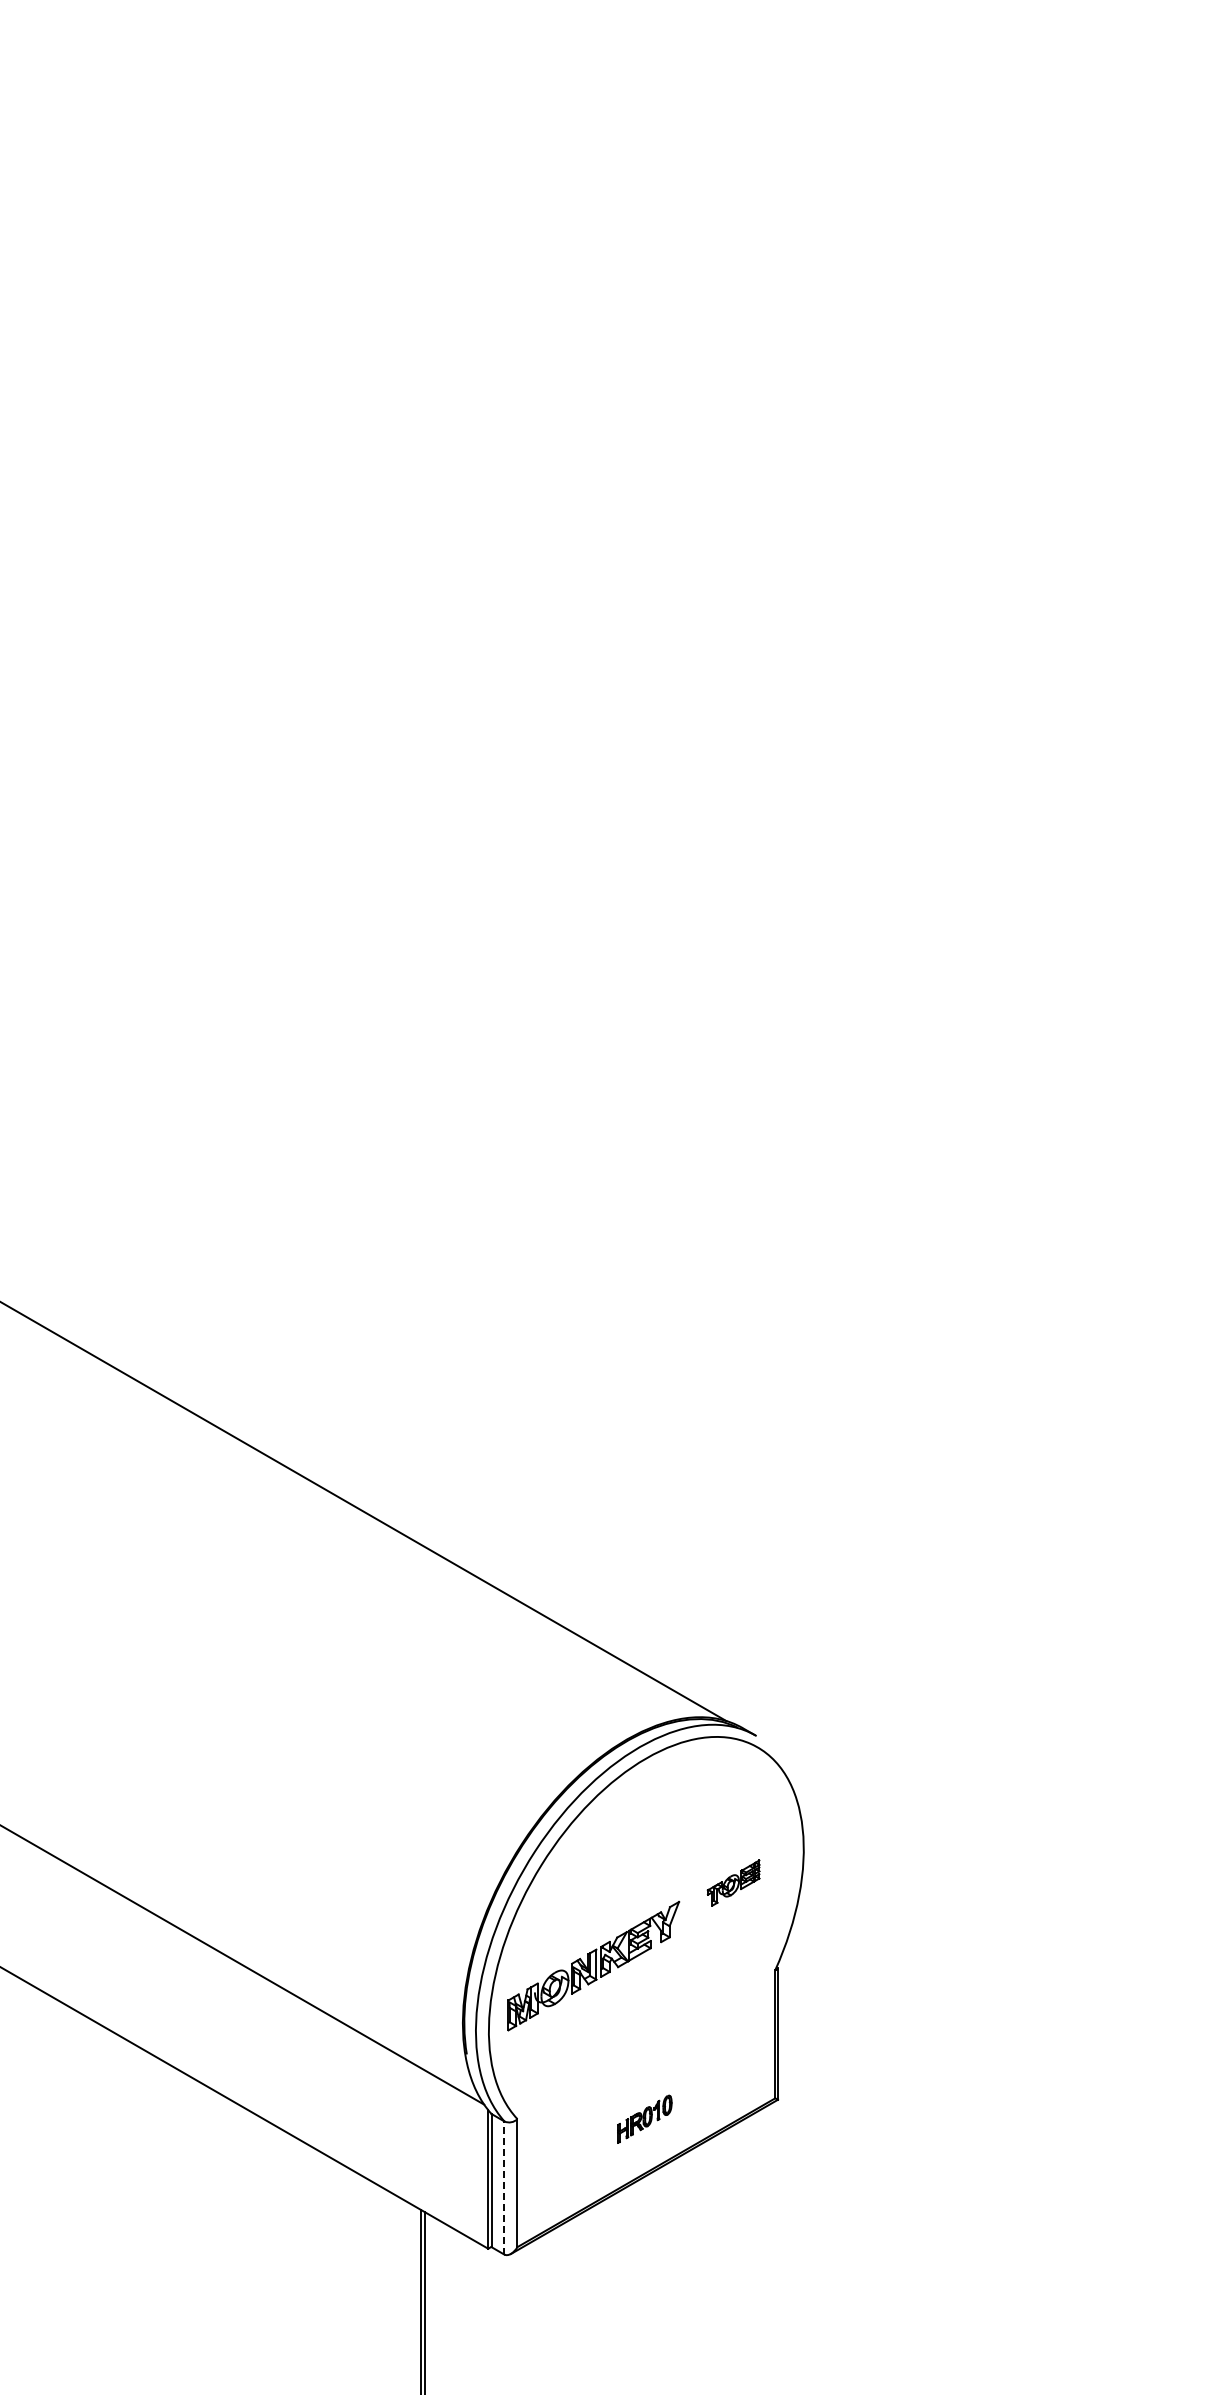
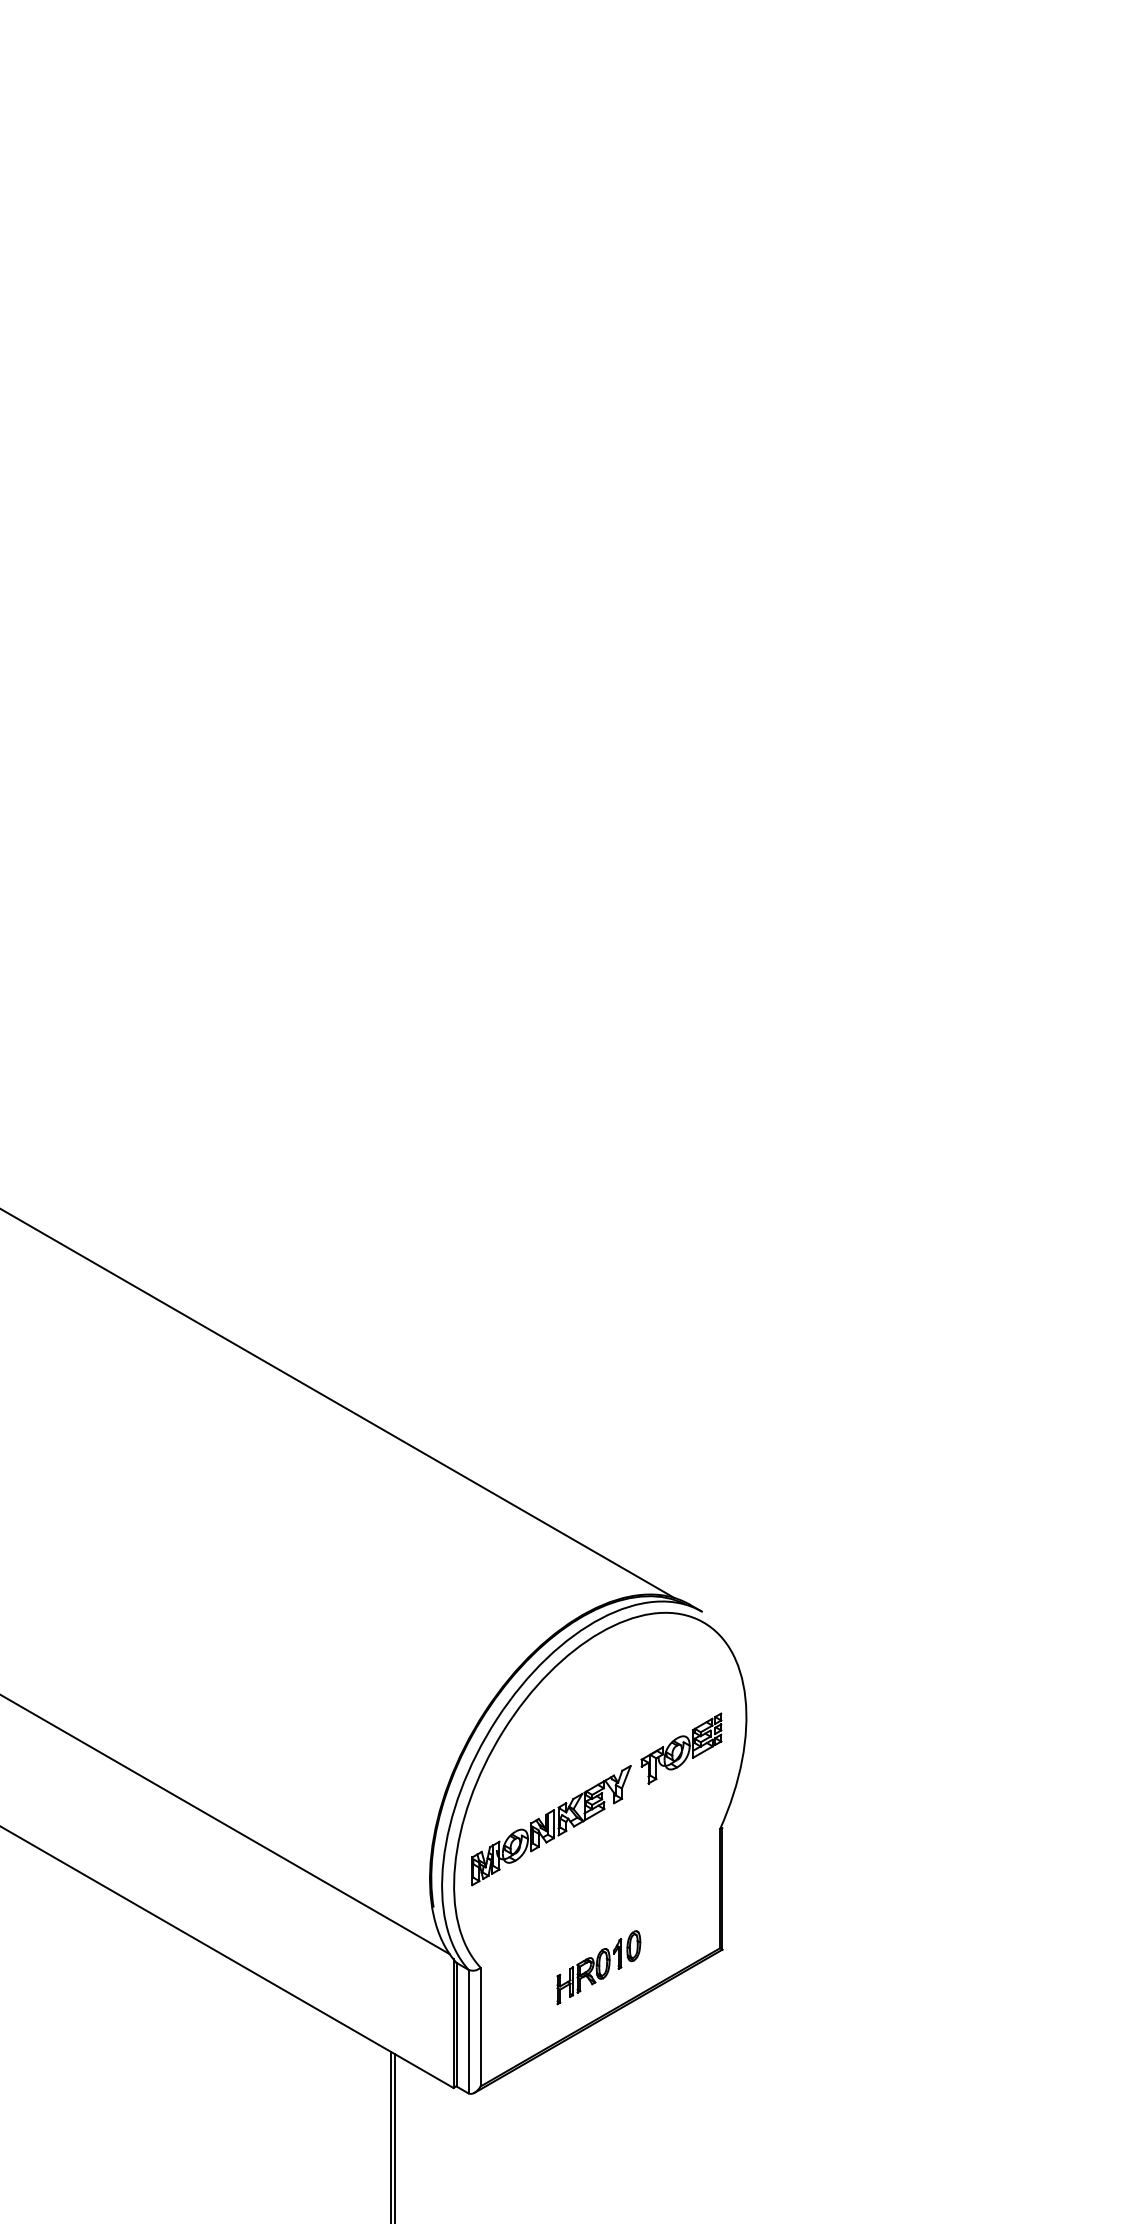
part: (733, 1882) -> (681, 1747), size x1.67
part: (644, 2119) -> (598, 1967), size x1.67
line: (504, 2188) -> (468, 2032), dashed -> solid

